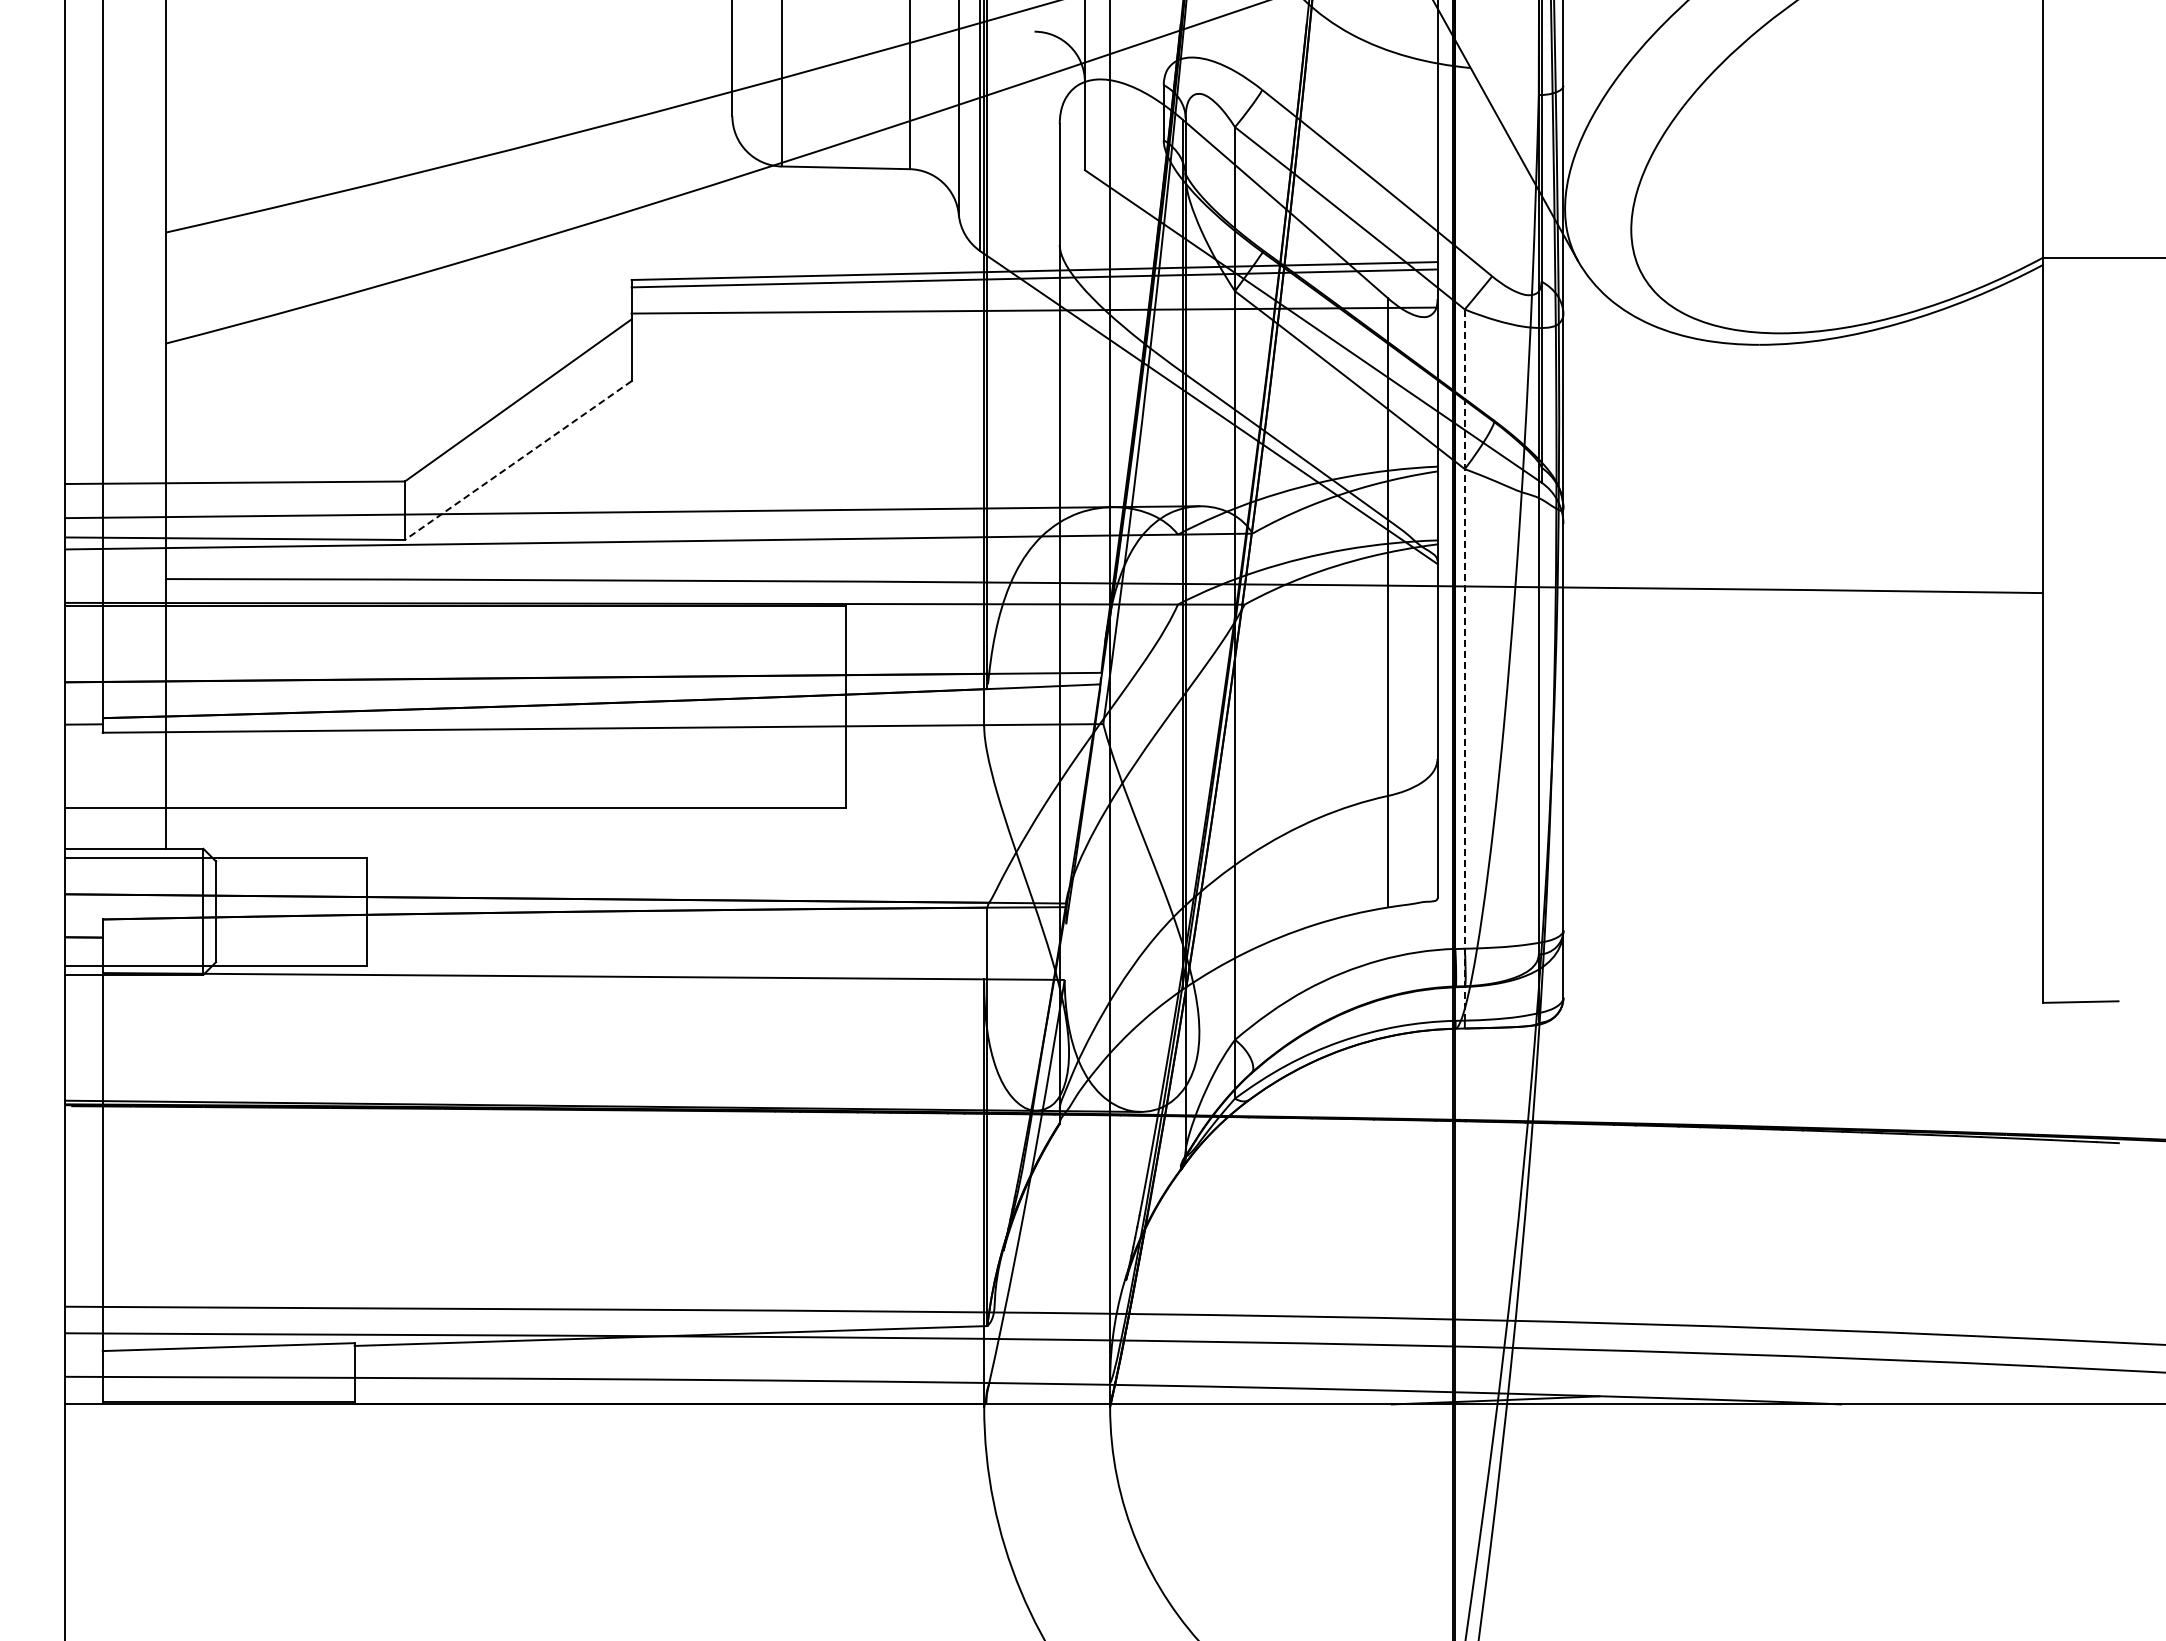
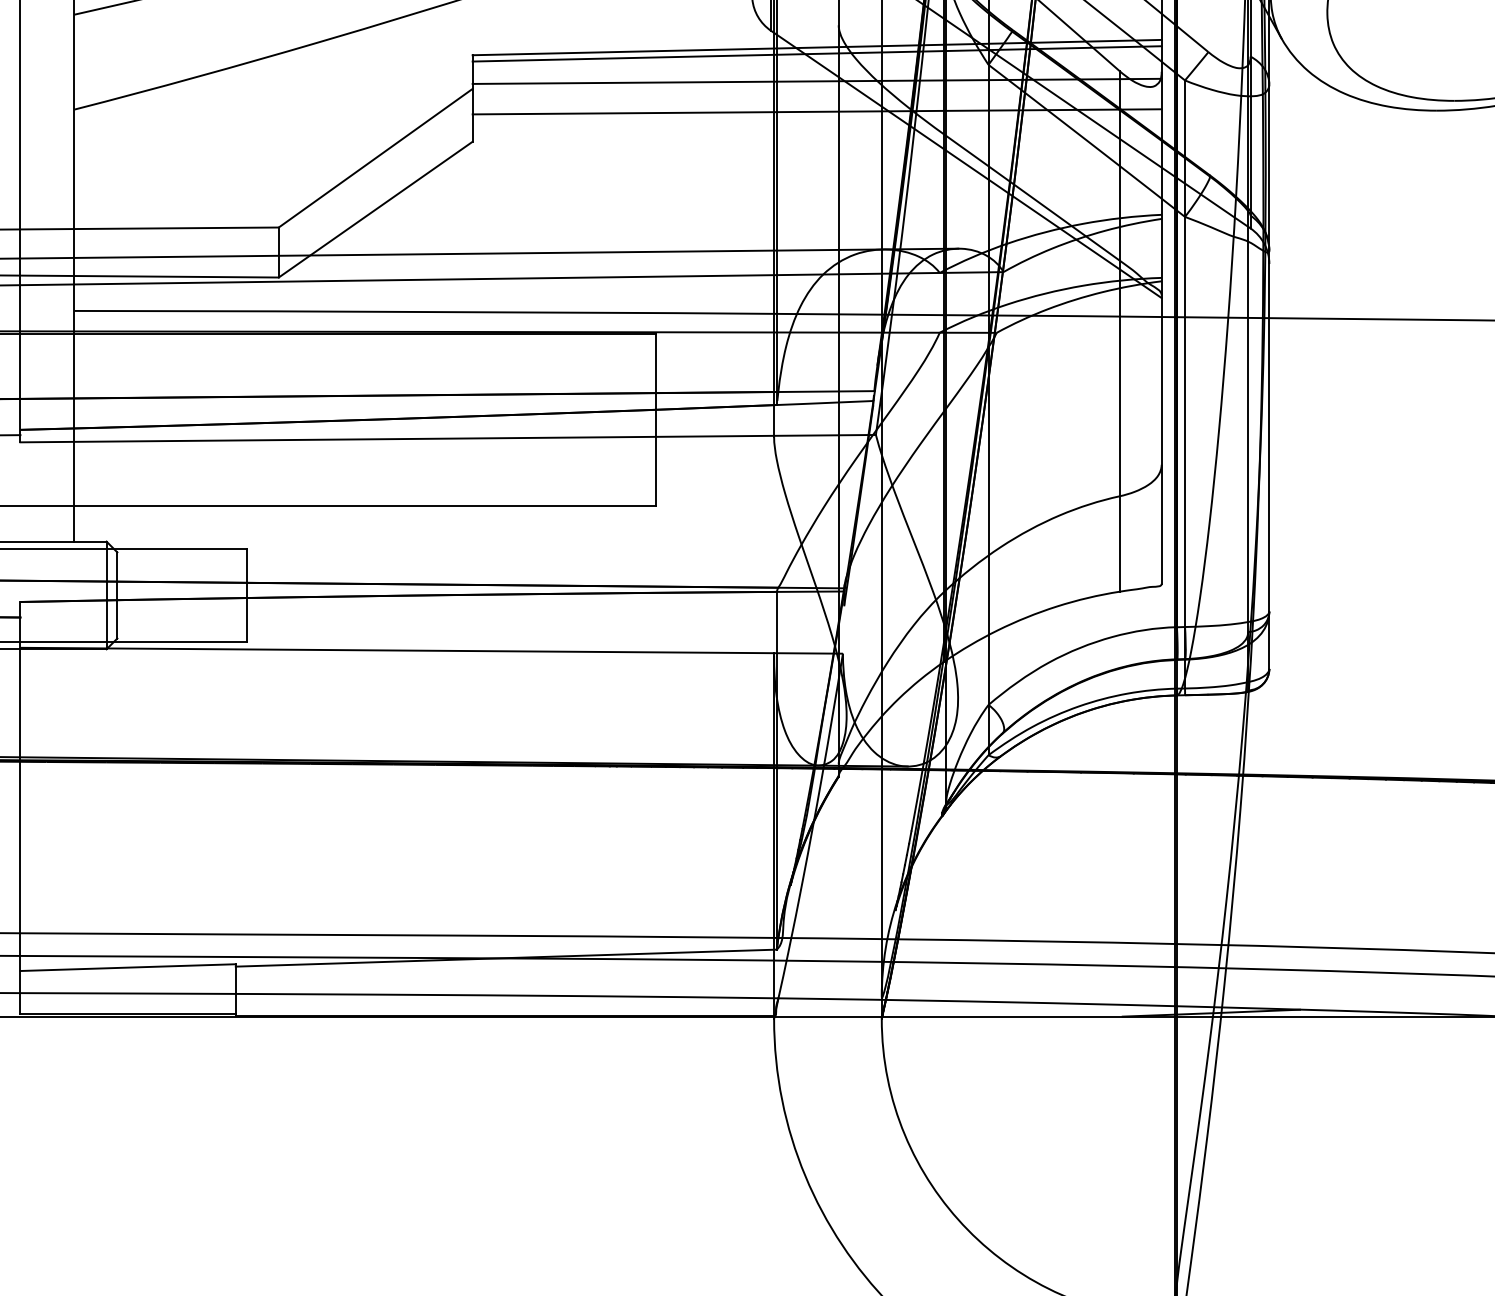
line: (1034, 346) -> (817, 112), added
line: (517, 460) -> (375, 209), dashed -> solid
line: (1464, 665) -> (1184, 384), dashed -> solid

